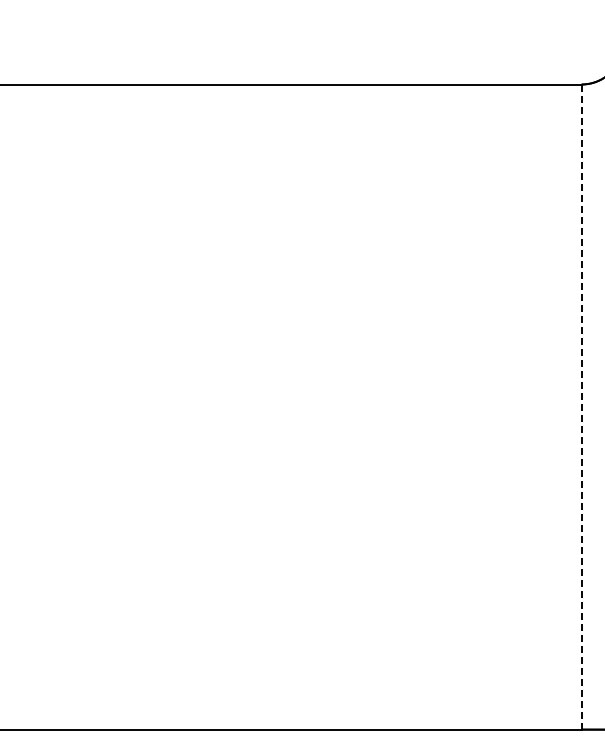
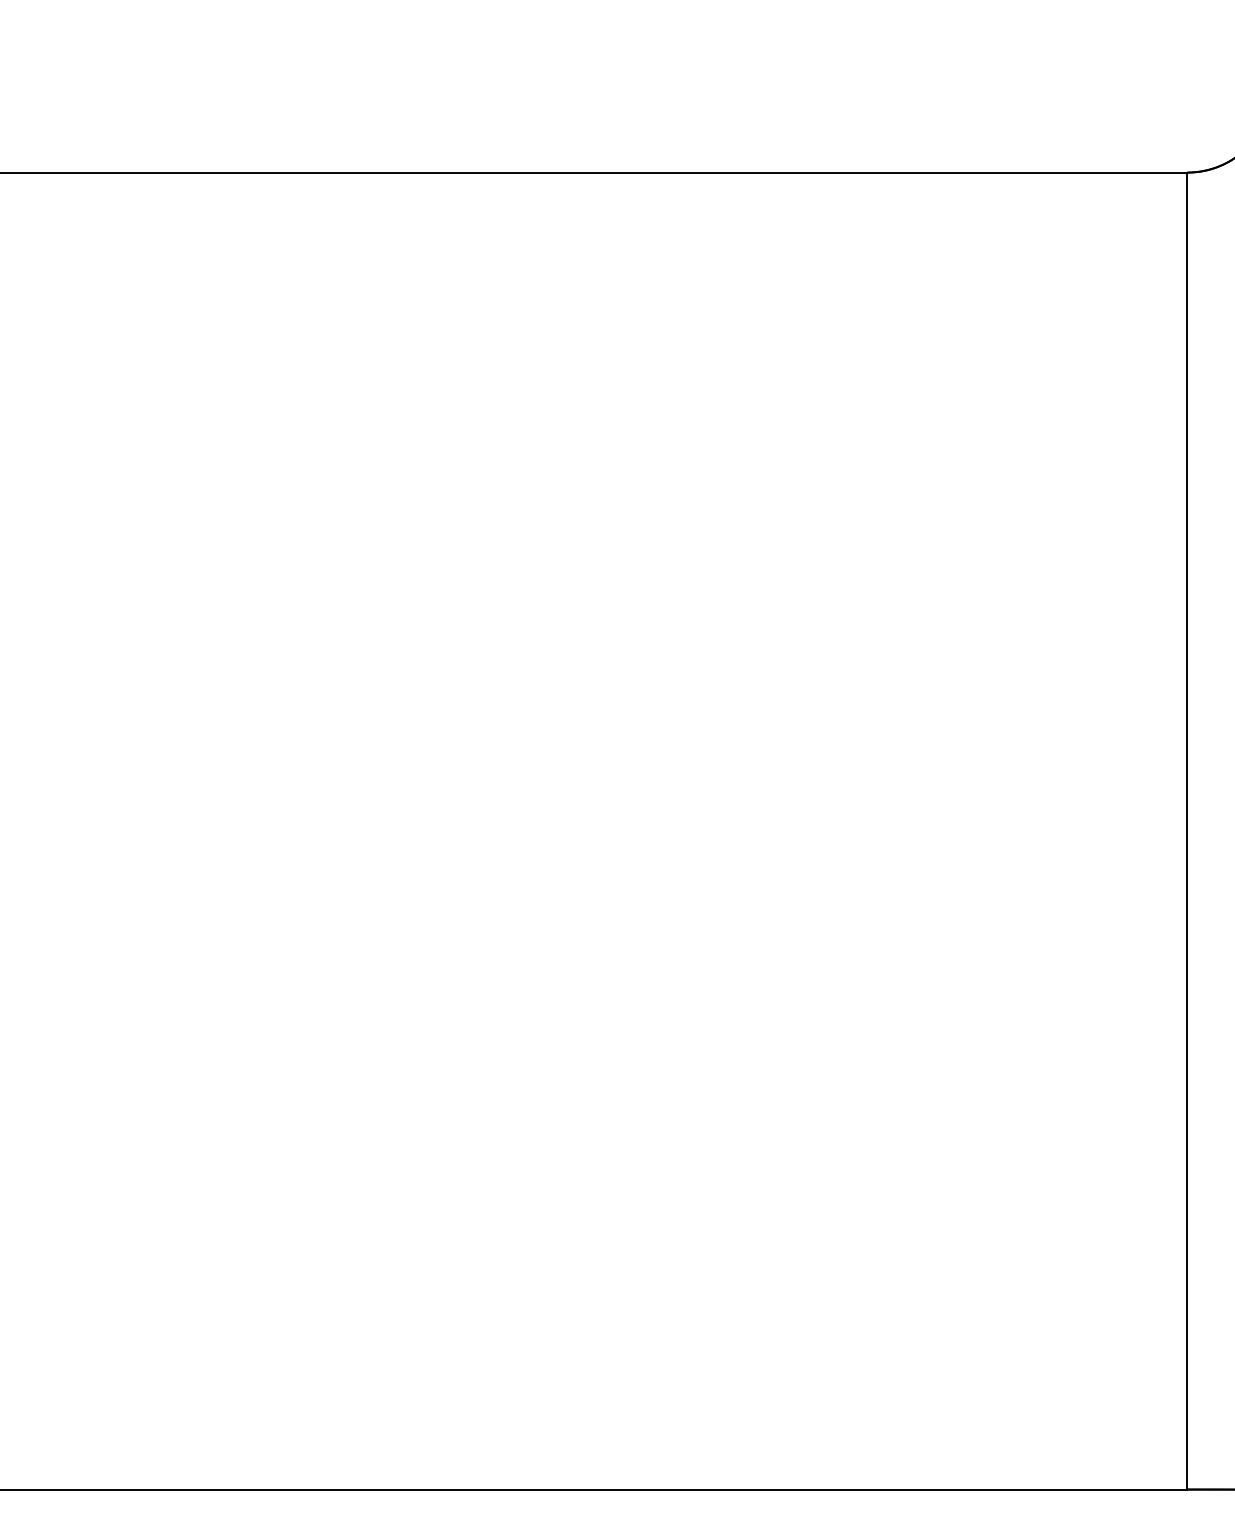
line: (581, 407) -> (1187, 831), dashed -> solid

